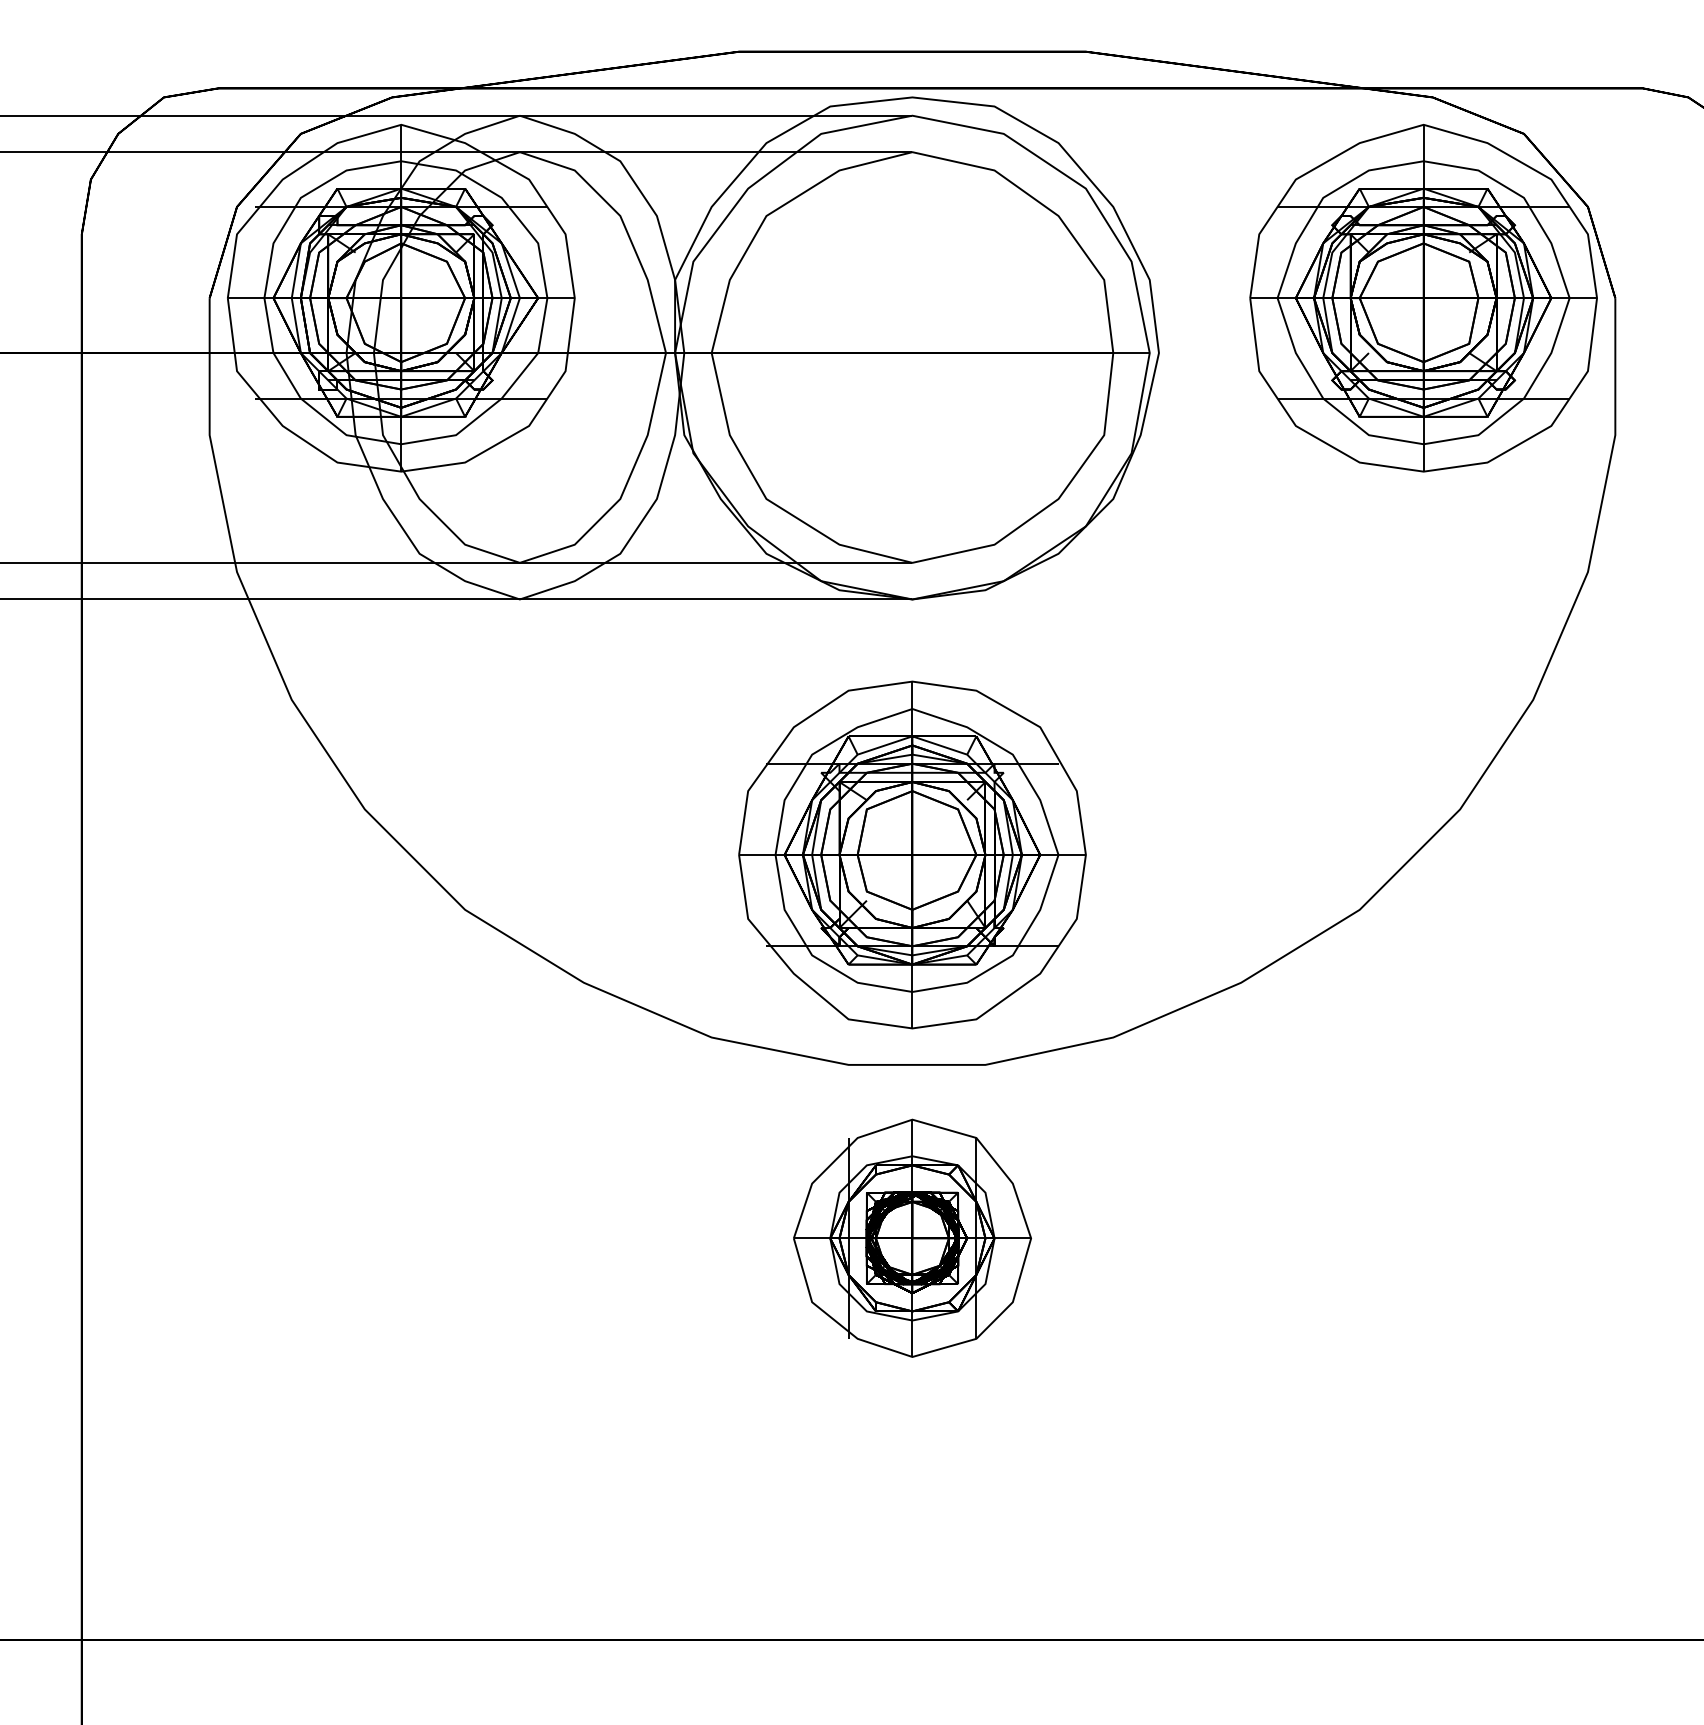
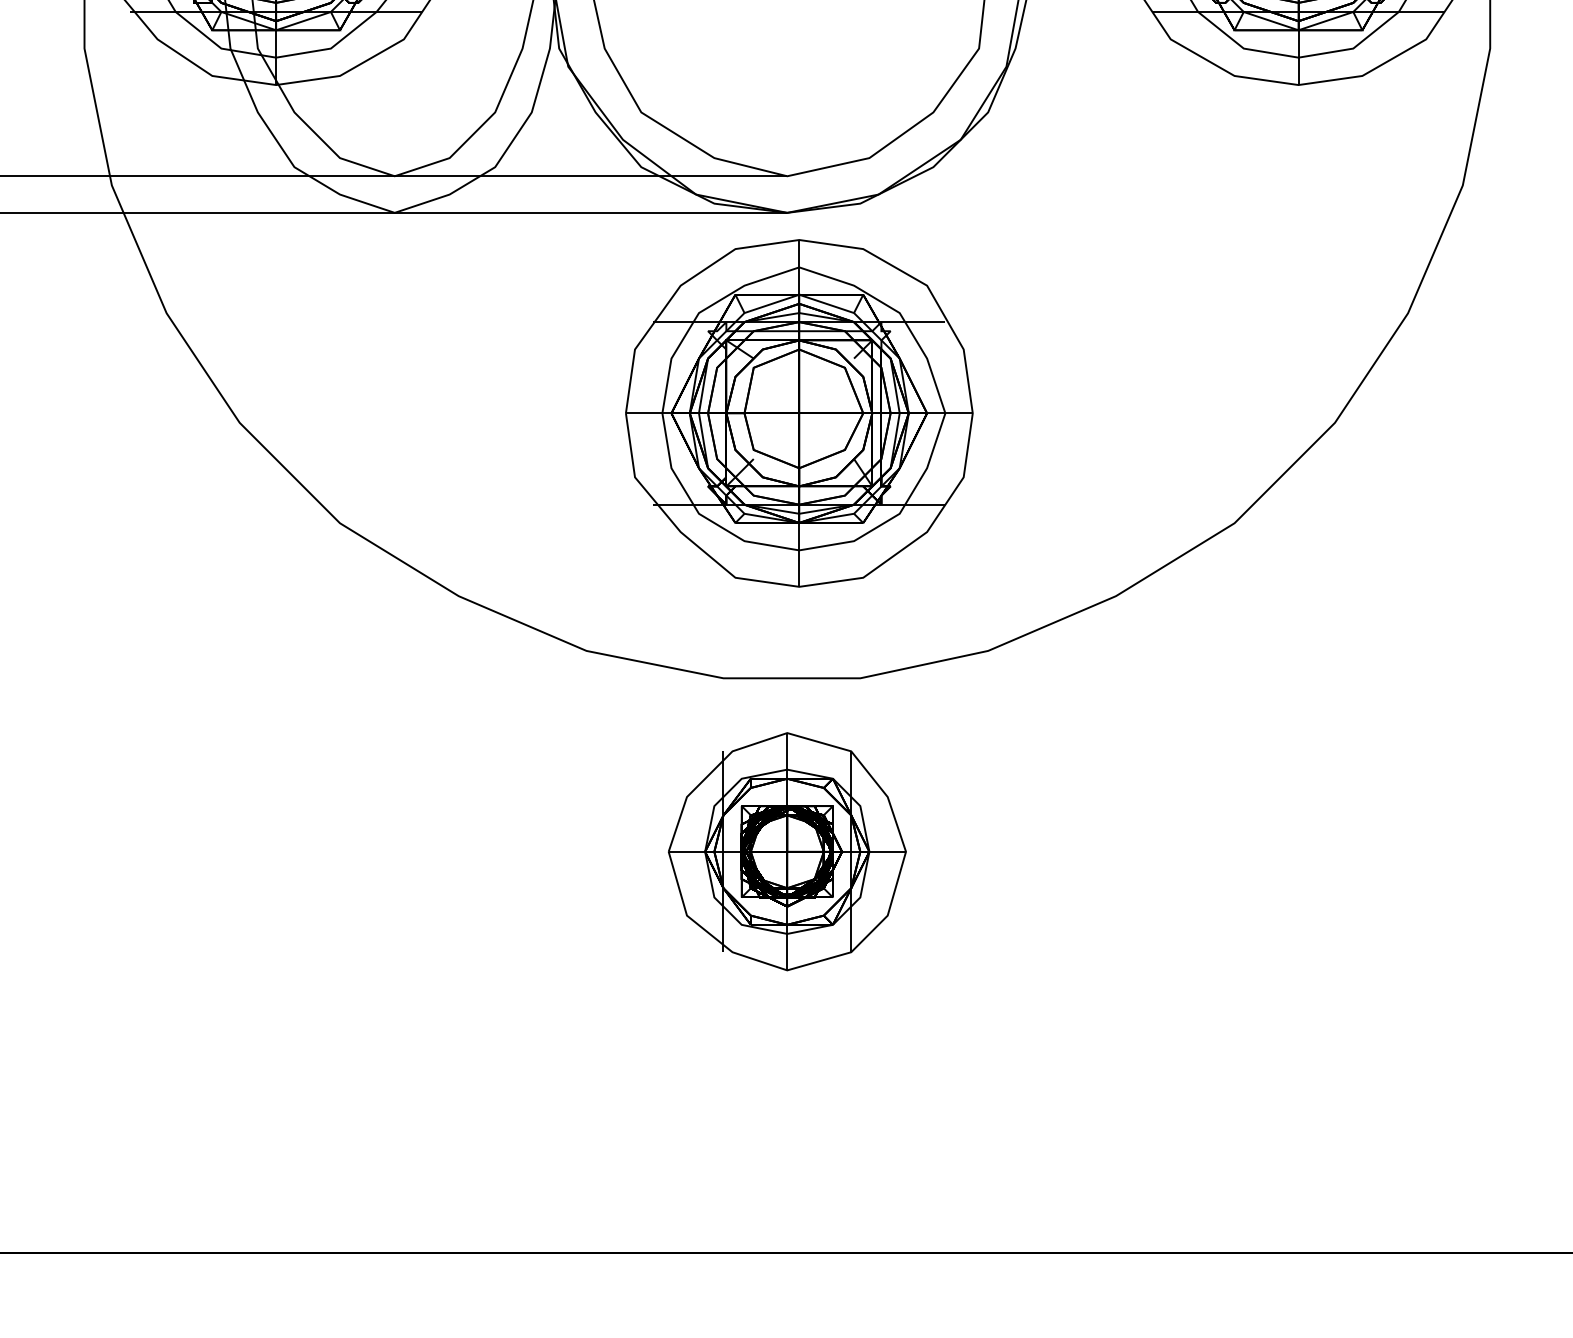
part: (912, 854) -> (799, 412), moved

